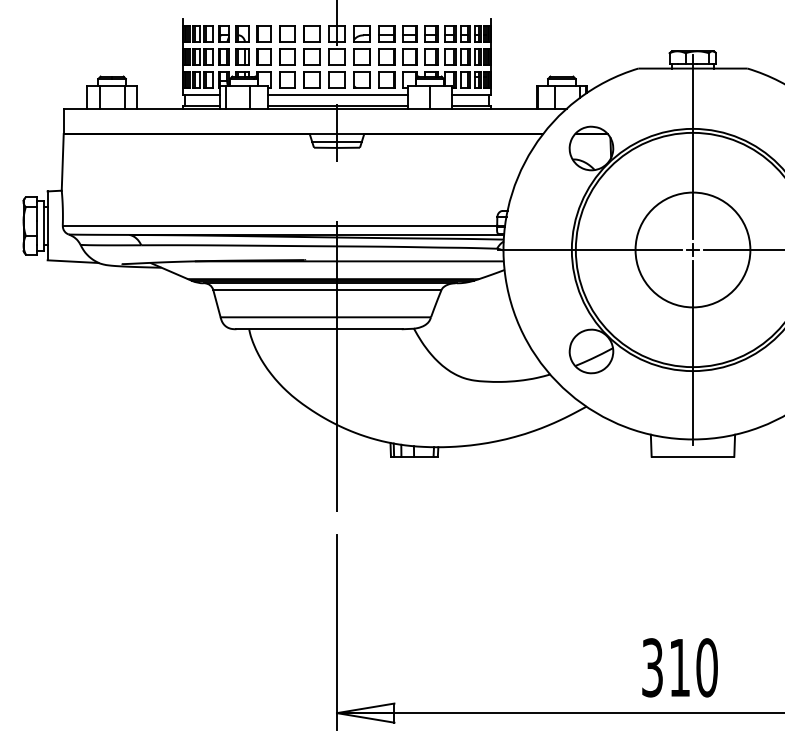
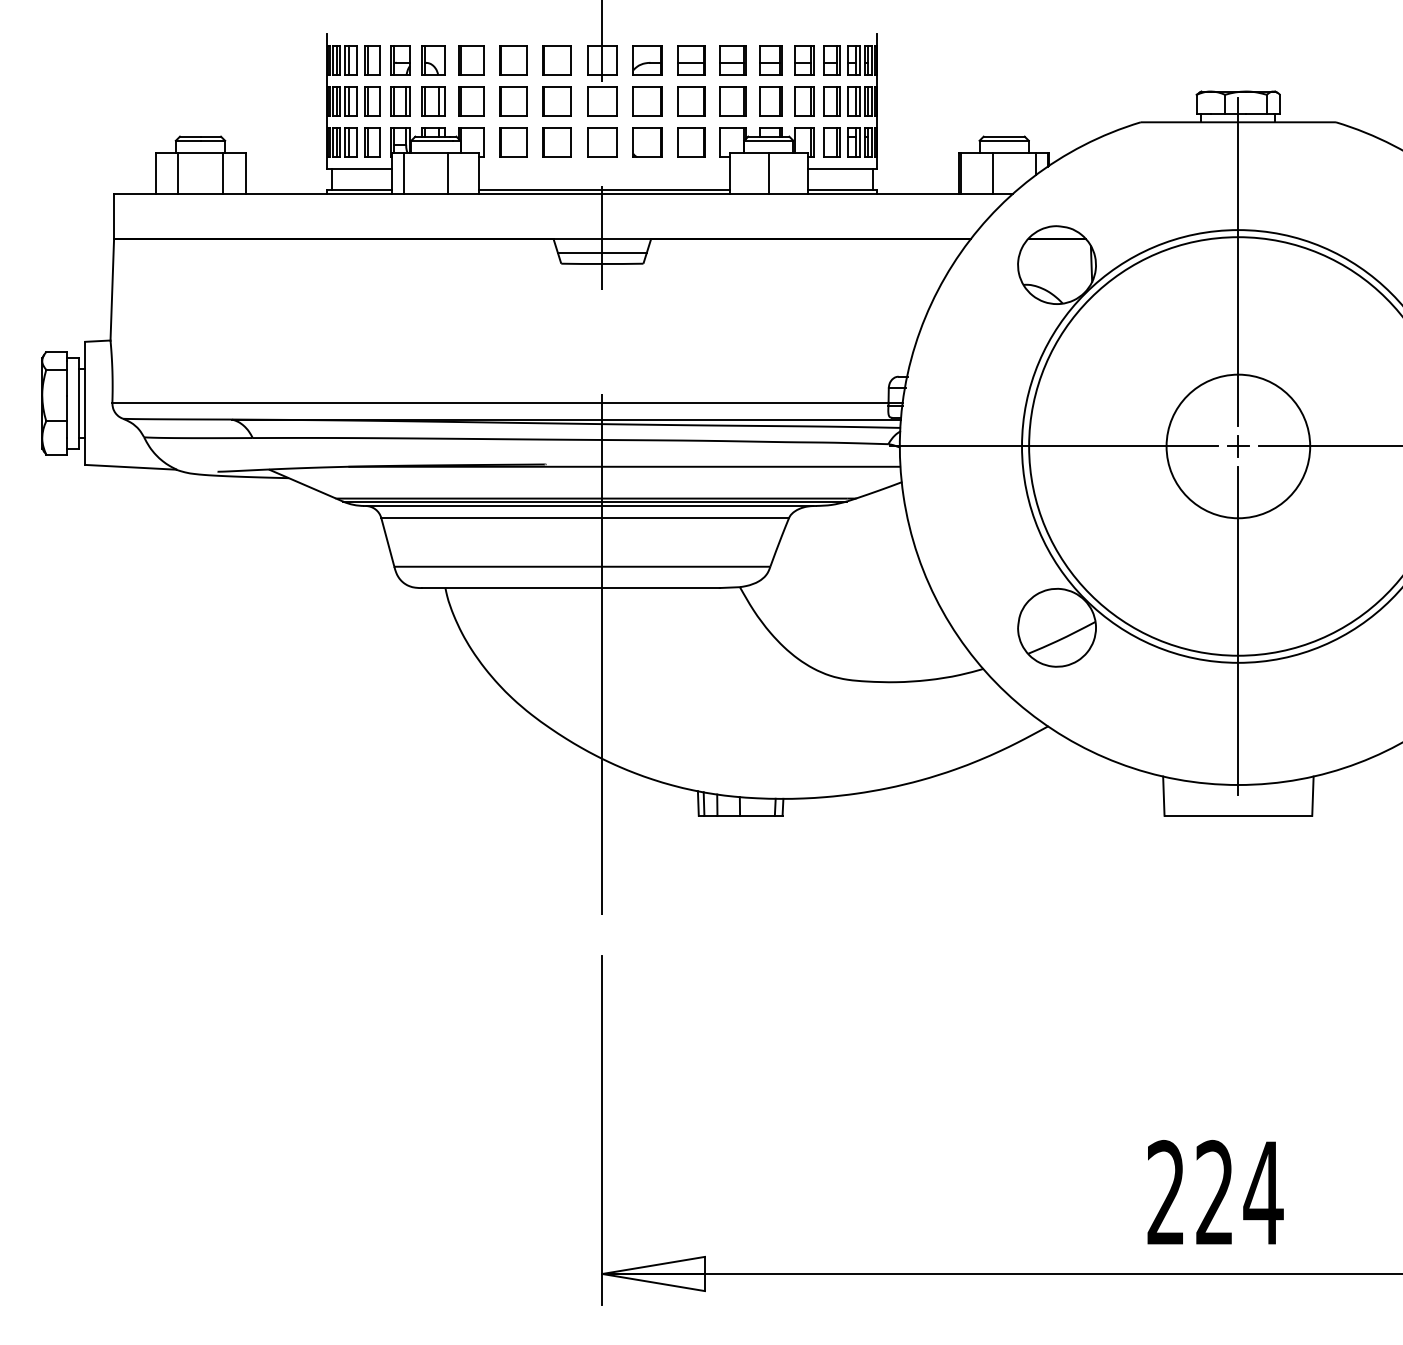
line: (338, 94) -> (605, 168), removed
circle: (692, 249) -> (1237, 445), size x0.7
text: (680, 667) -> (1216, 1192), 310 -> 224

